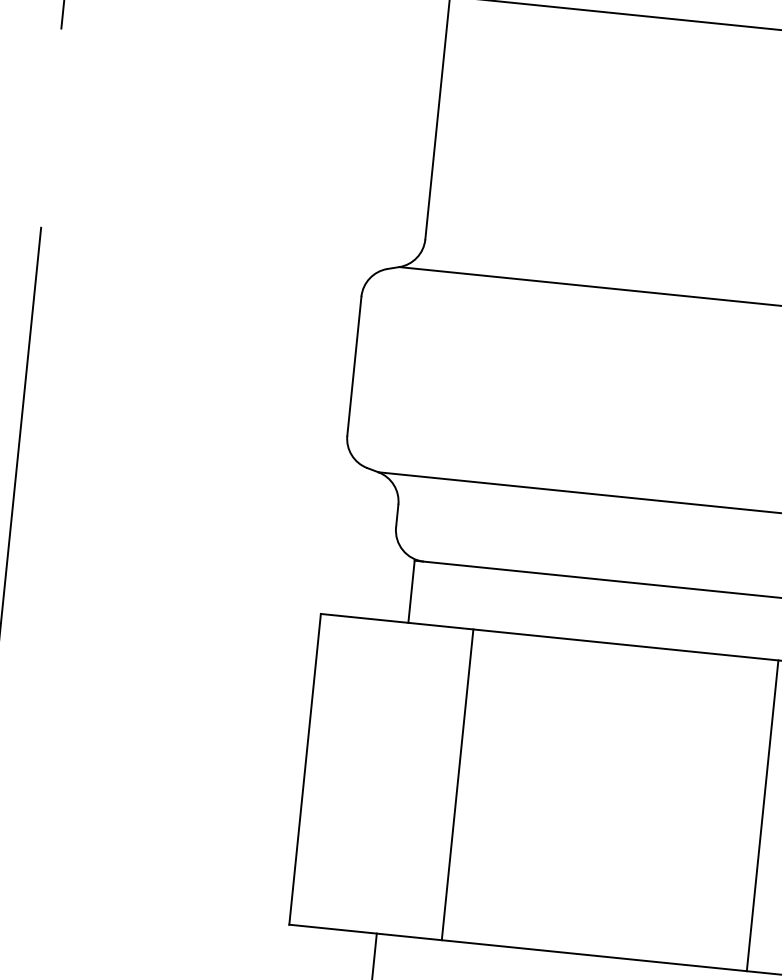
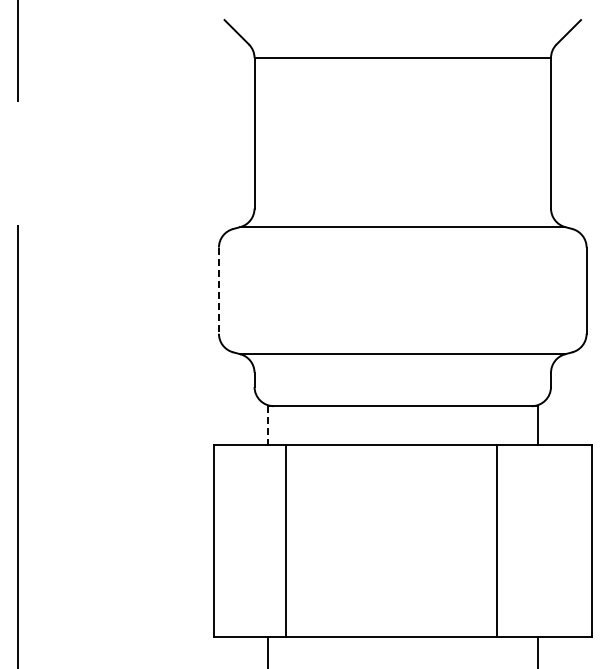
line: (353, 367) -> (218, 291), solid -> dashed
line: (412, 591) -> (268, 425), solid -> dashed
line: (457, 784) -> (286, 540), moved

